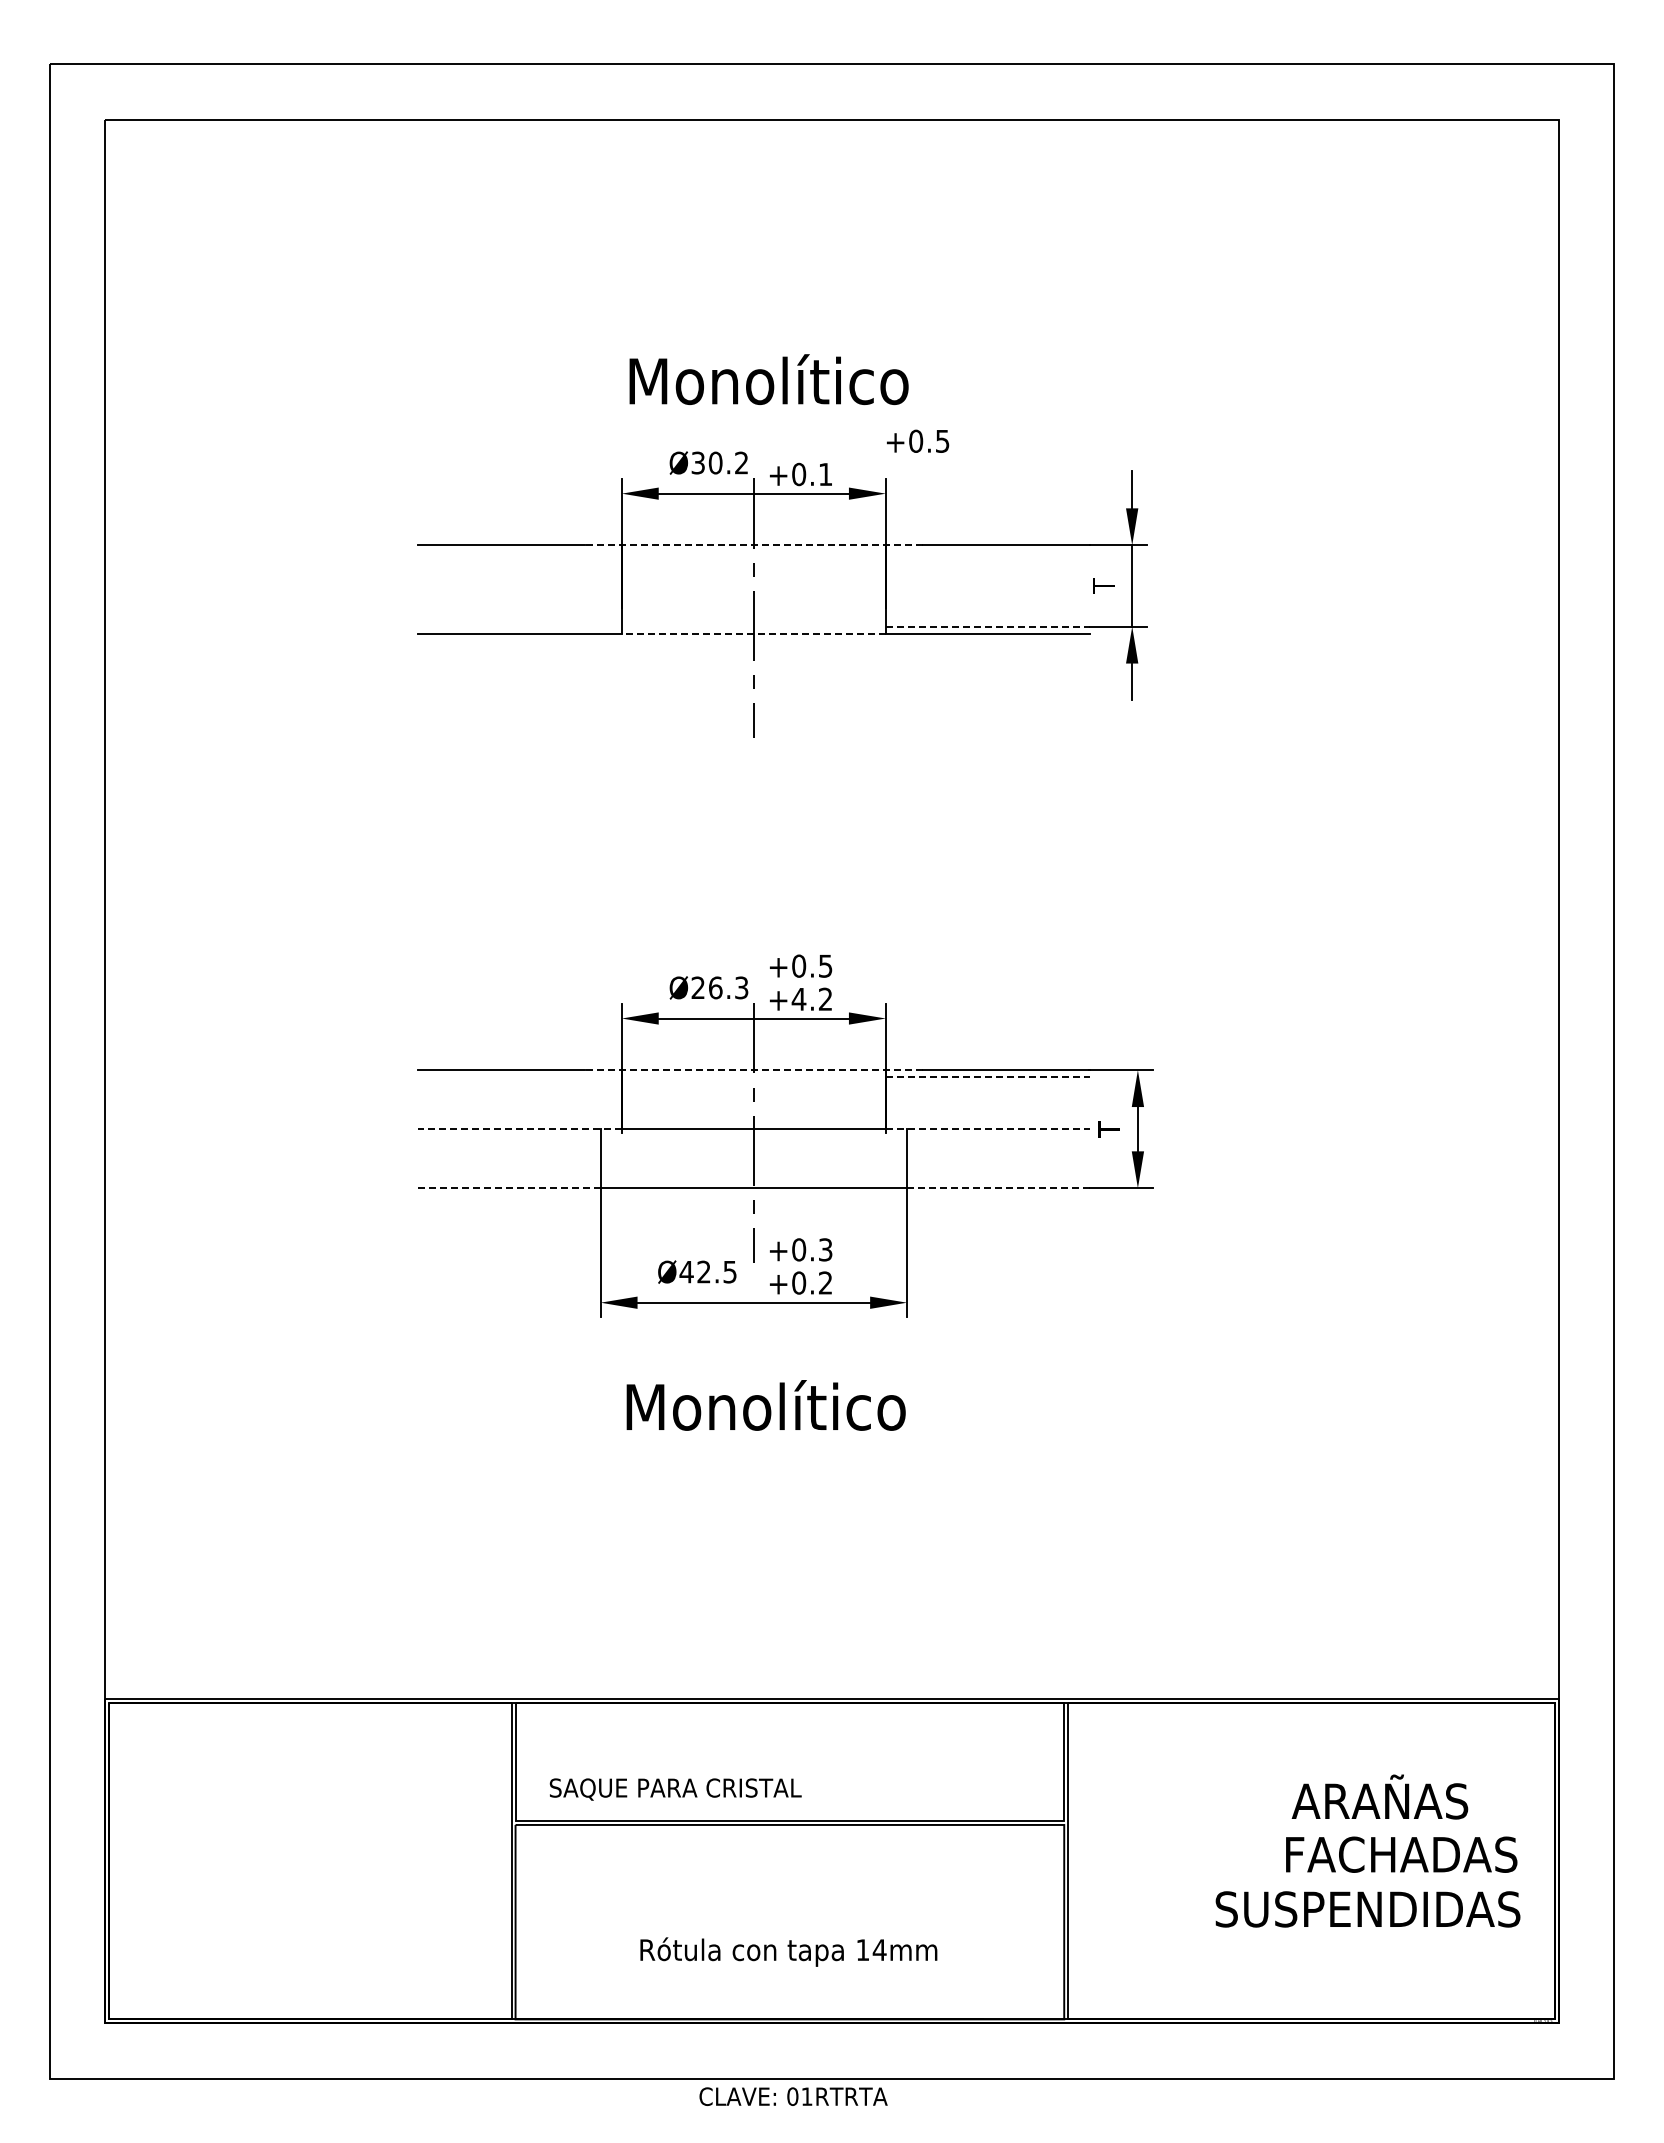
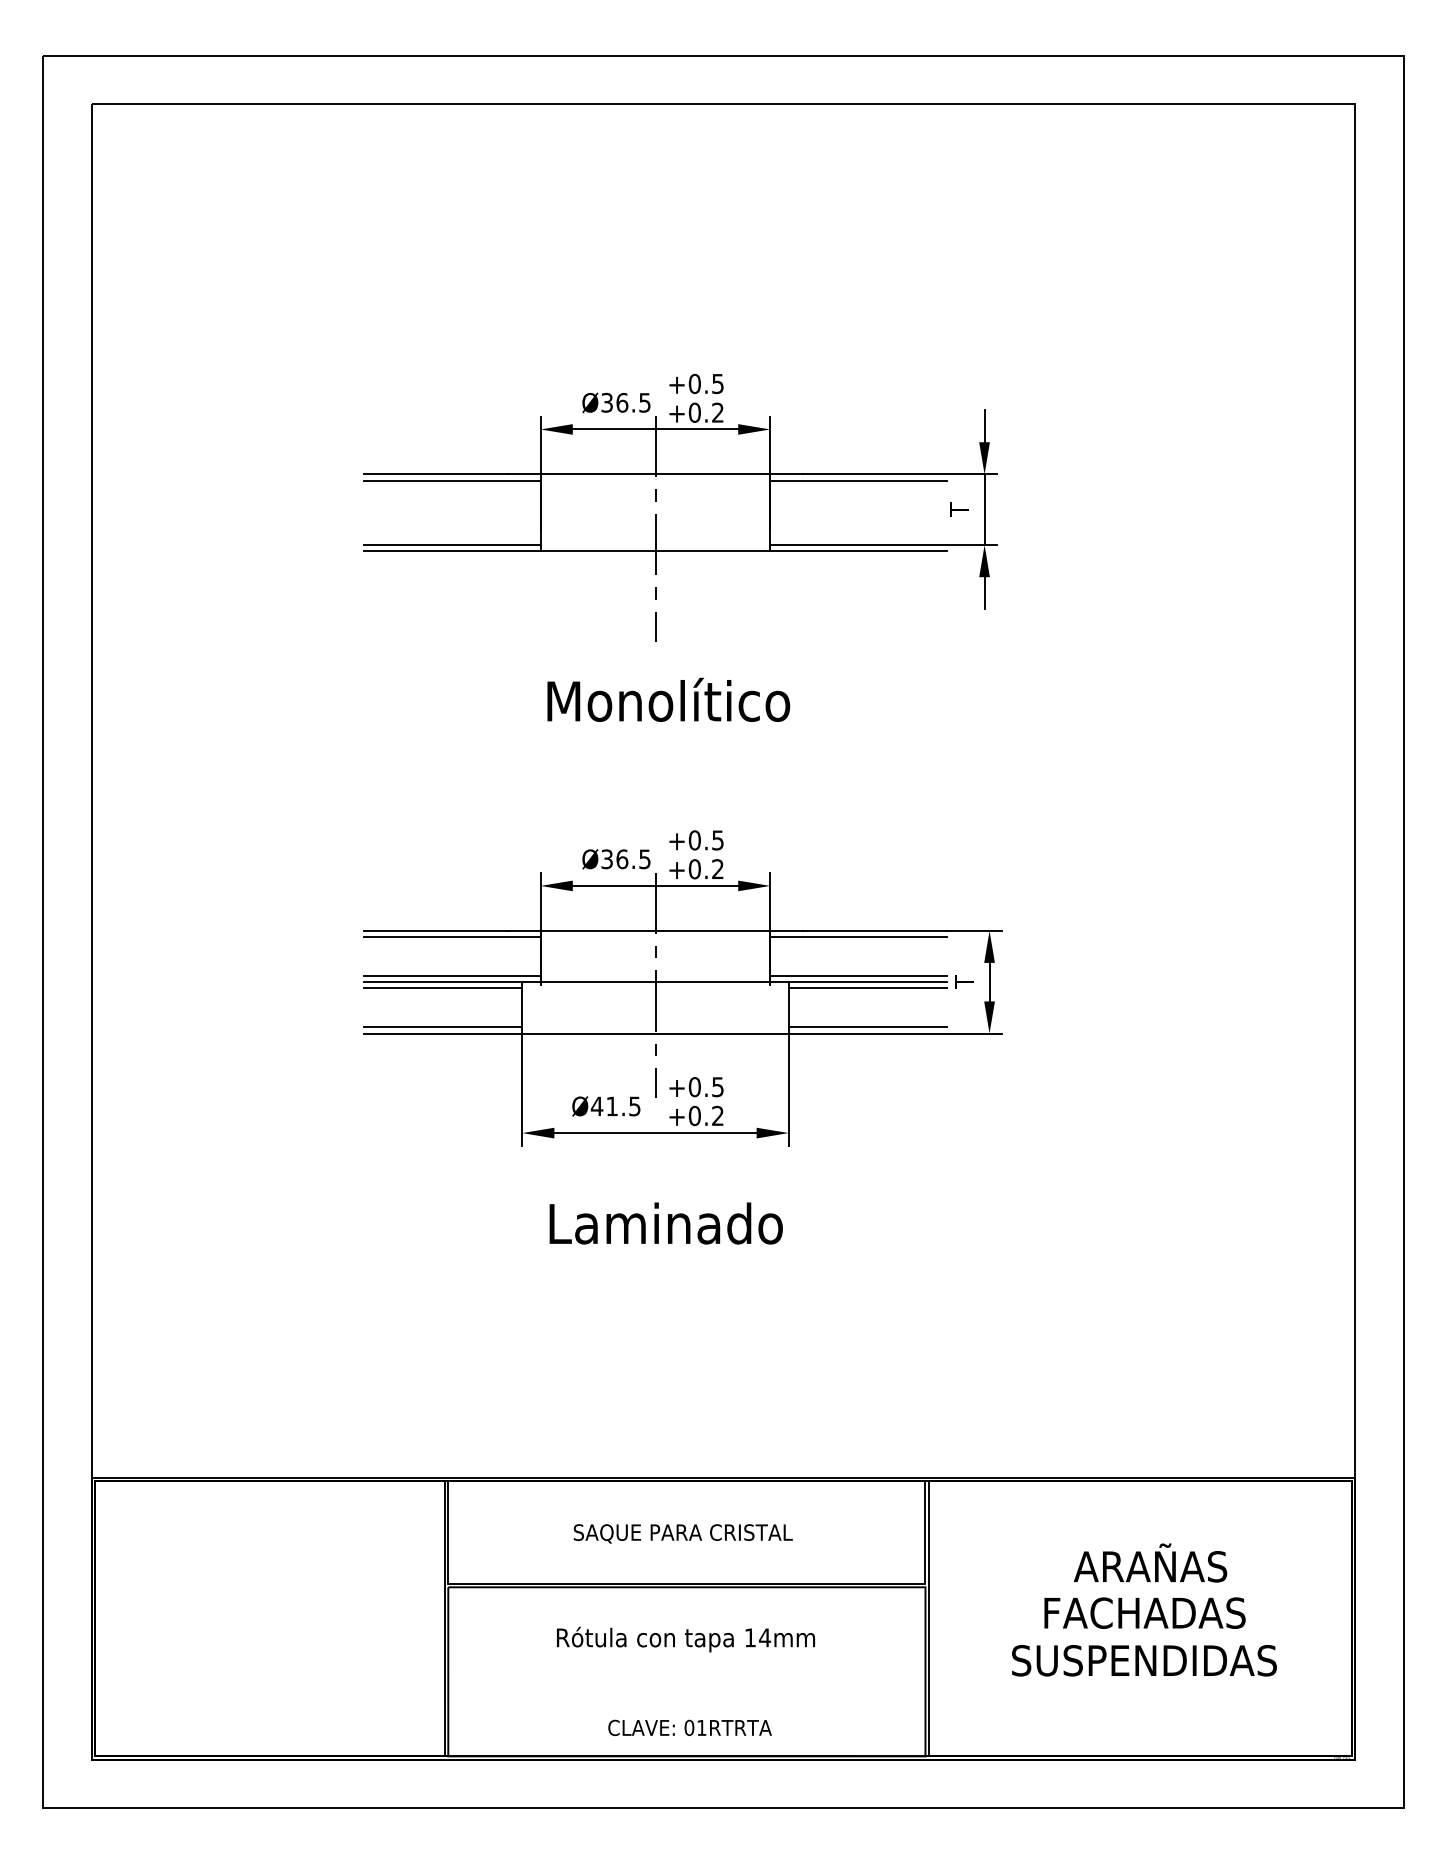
text: (768, 379) -> (668, 699), moved
text: (918, 440) -> (696, 383), moved
text: (727, 462) -> (632, 402), Ø30.2 -> Ø36.5
text: (825, 473) -> (717, 411), +0.1 -> +0.2
line: (753, 545) -> (655, 474), dashed -> solid
line: (519, 552) -> (451, 480), added
line: (987, 552) -> (858, 480), added
line: (519, 626) -> (451, 544), added
line: (987, 626) -> (858, 544), dashed -> solid
line: (753, 633) -> (655, 551), dashed -> solid
text: (719, 987) -> (625, 858), Ø26.3 -> Ø36.5
text: (798, 998) -> (694, 868), +4.2 -> +0.2
line: (753, 1070) -> (655, 931), dashed -> solid
line: (519, 1077) -> (451, 937), added
line: (987, 1077) -> (858, 937), dashed -> solid
line: (519, 1121) -> (451, 975), added
line: (987, 1121) -> (858, 975), added
line: (520, 1129) -> (452, 982), dashed -> solid
line: (987, 1129) -> (858, 982), dashed -> solid
line: (509, 1136) -> (443, 988), added
line: (998, 1136) -> (868, 988), added
line: (509, 1181) -> (443, 1027), added
line: (998, 1181) -> (868, 1027), added
line: (508, 1188) -> (442, 1033), dashed -> solid
line: (998, 1188) -> (868, 1033), dashed -> solid
text: (825, 1249) -> (717, 1086), +0.3 -> +0.5
text: (703, 1271) -> (611, 1105), Ø42.5 -> Ø41.5
text: (765, 1405) -> (665, 1222), Monolítico -> Laminado
text: (675, 1789) -> (683, 1533), moved
text: (1379, 1796) -> (1150, 1562), moved
text: (1401, 1854) -> (1144, 1612), moved
text: (1367, 1909) -> (1143, 1660), moved
text: (788, 1951) -> (685, 1639), moved
text: (793, 2096) -> (690, 1727), moved

